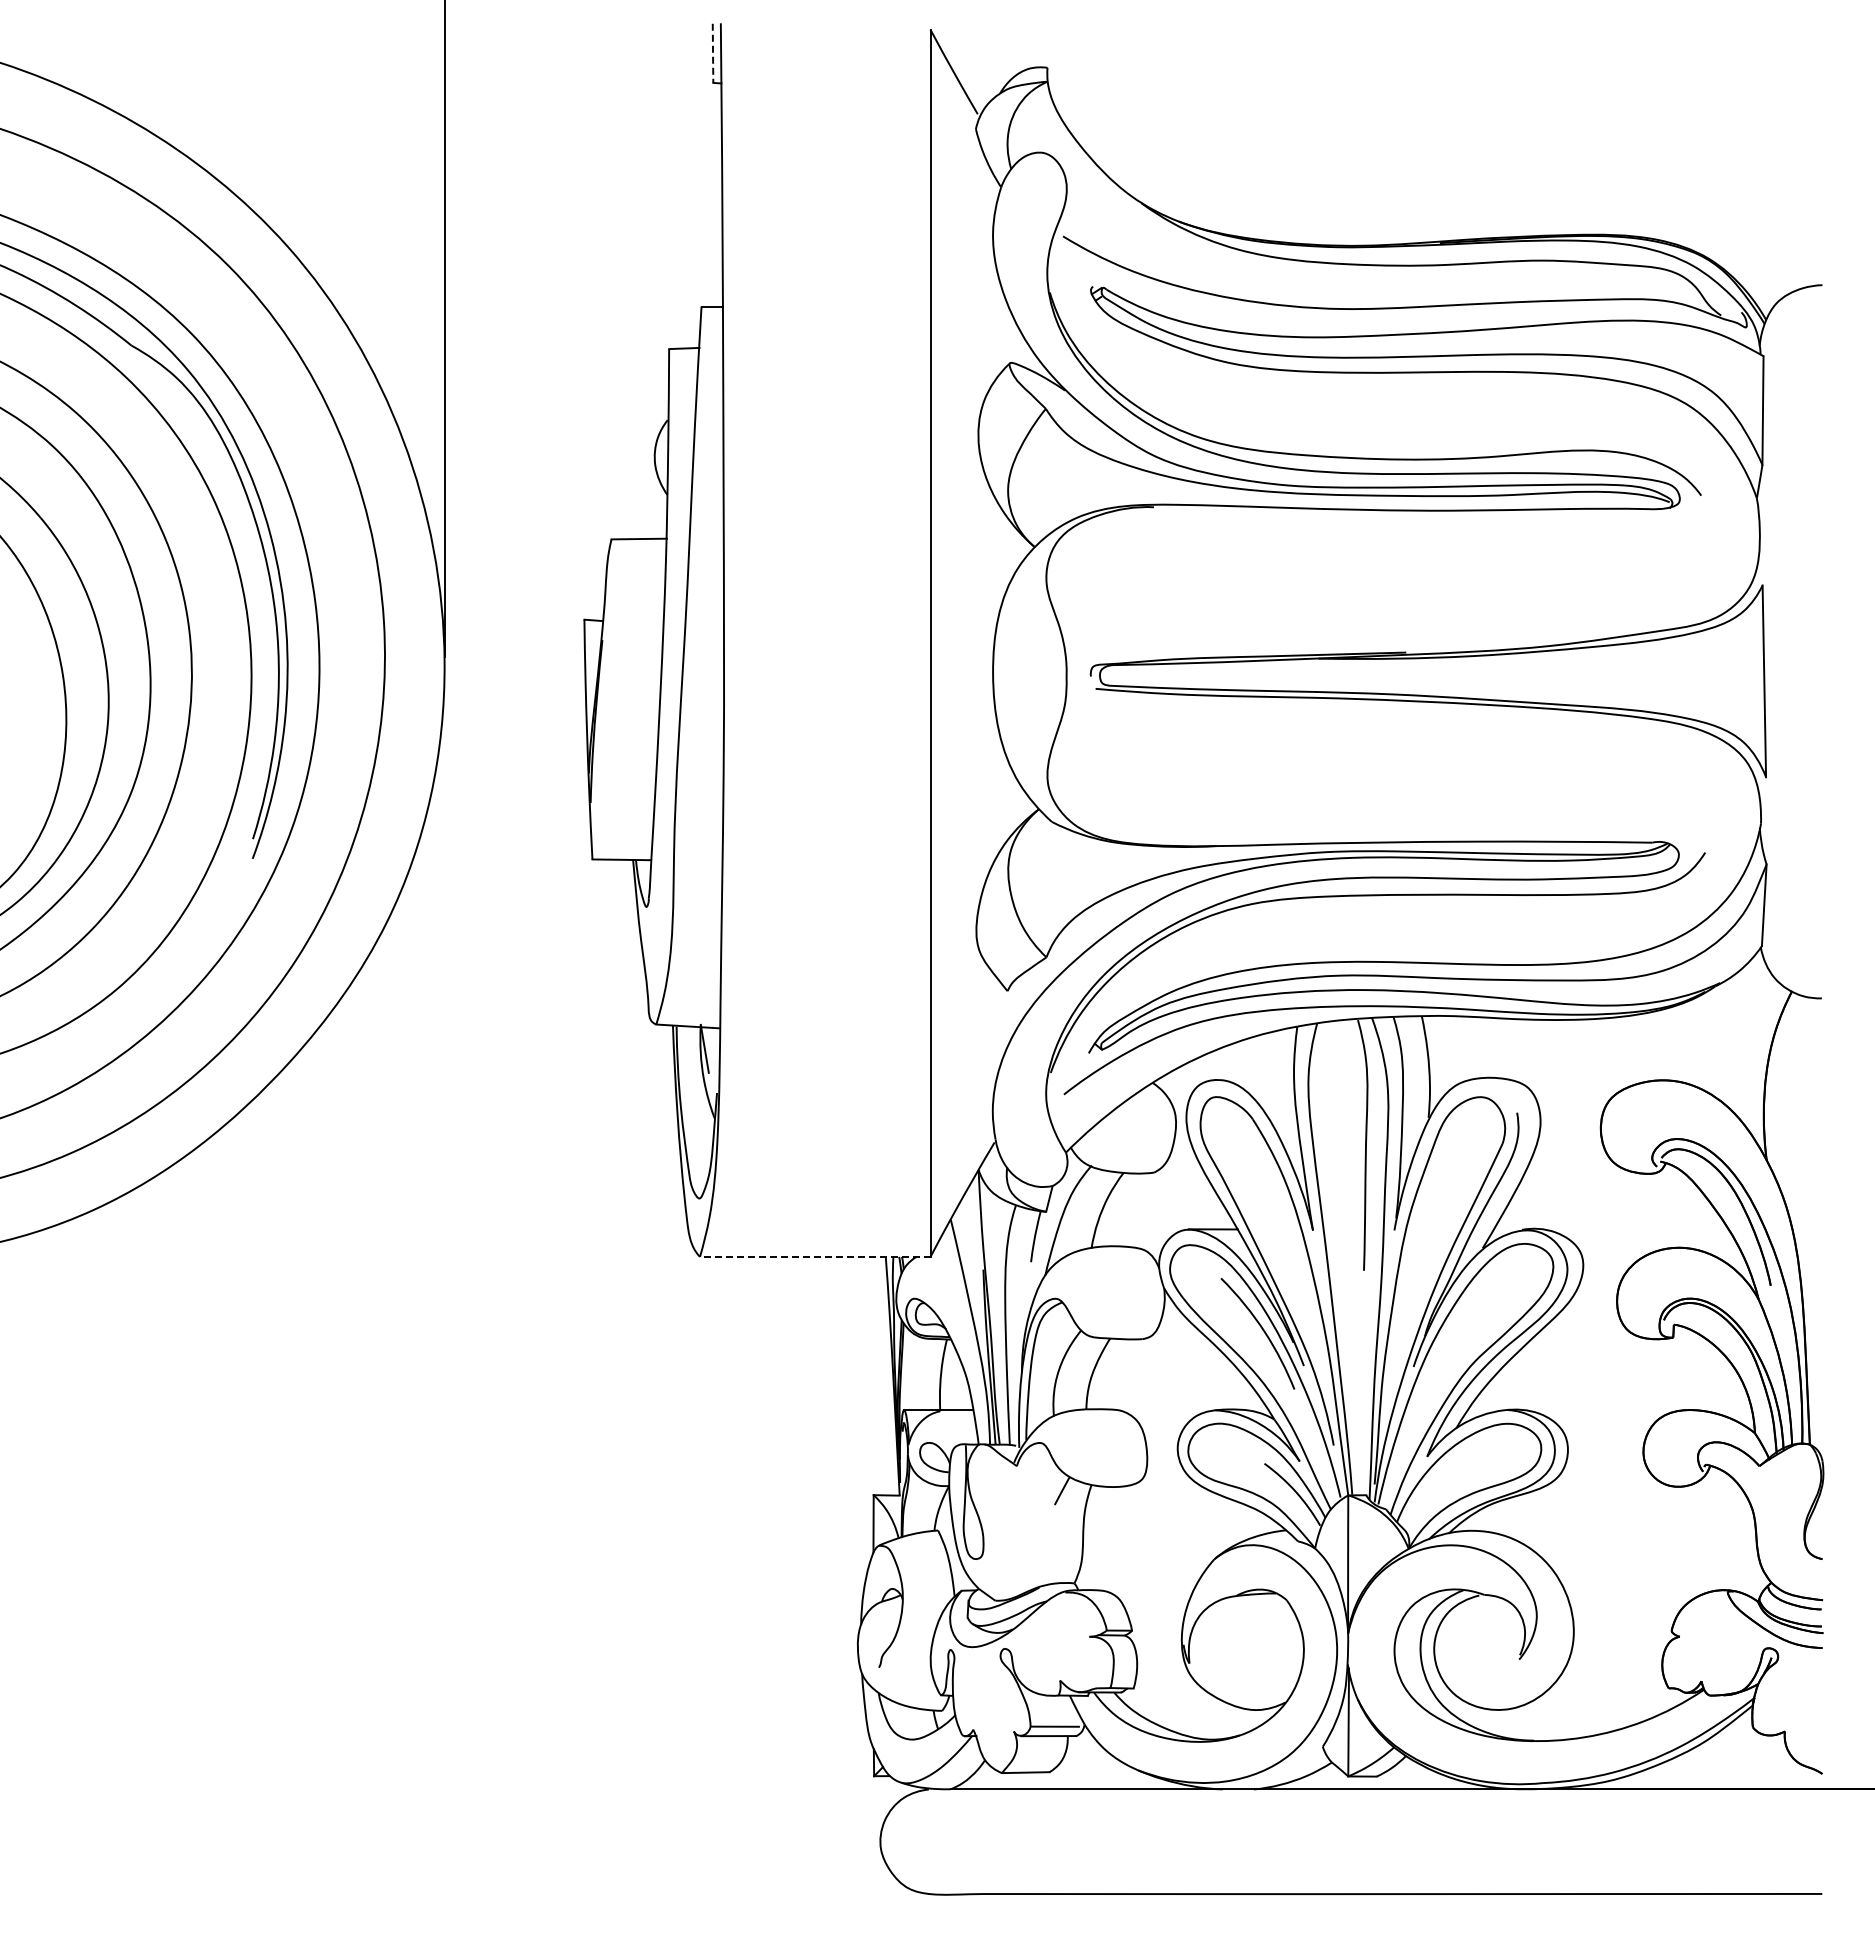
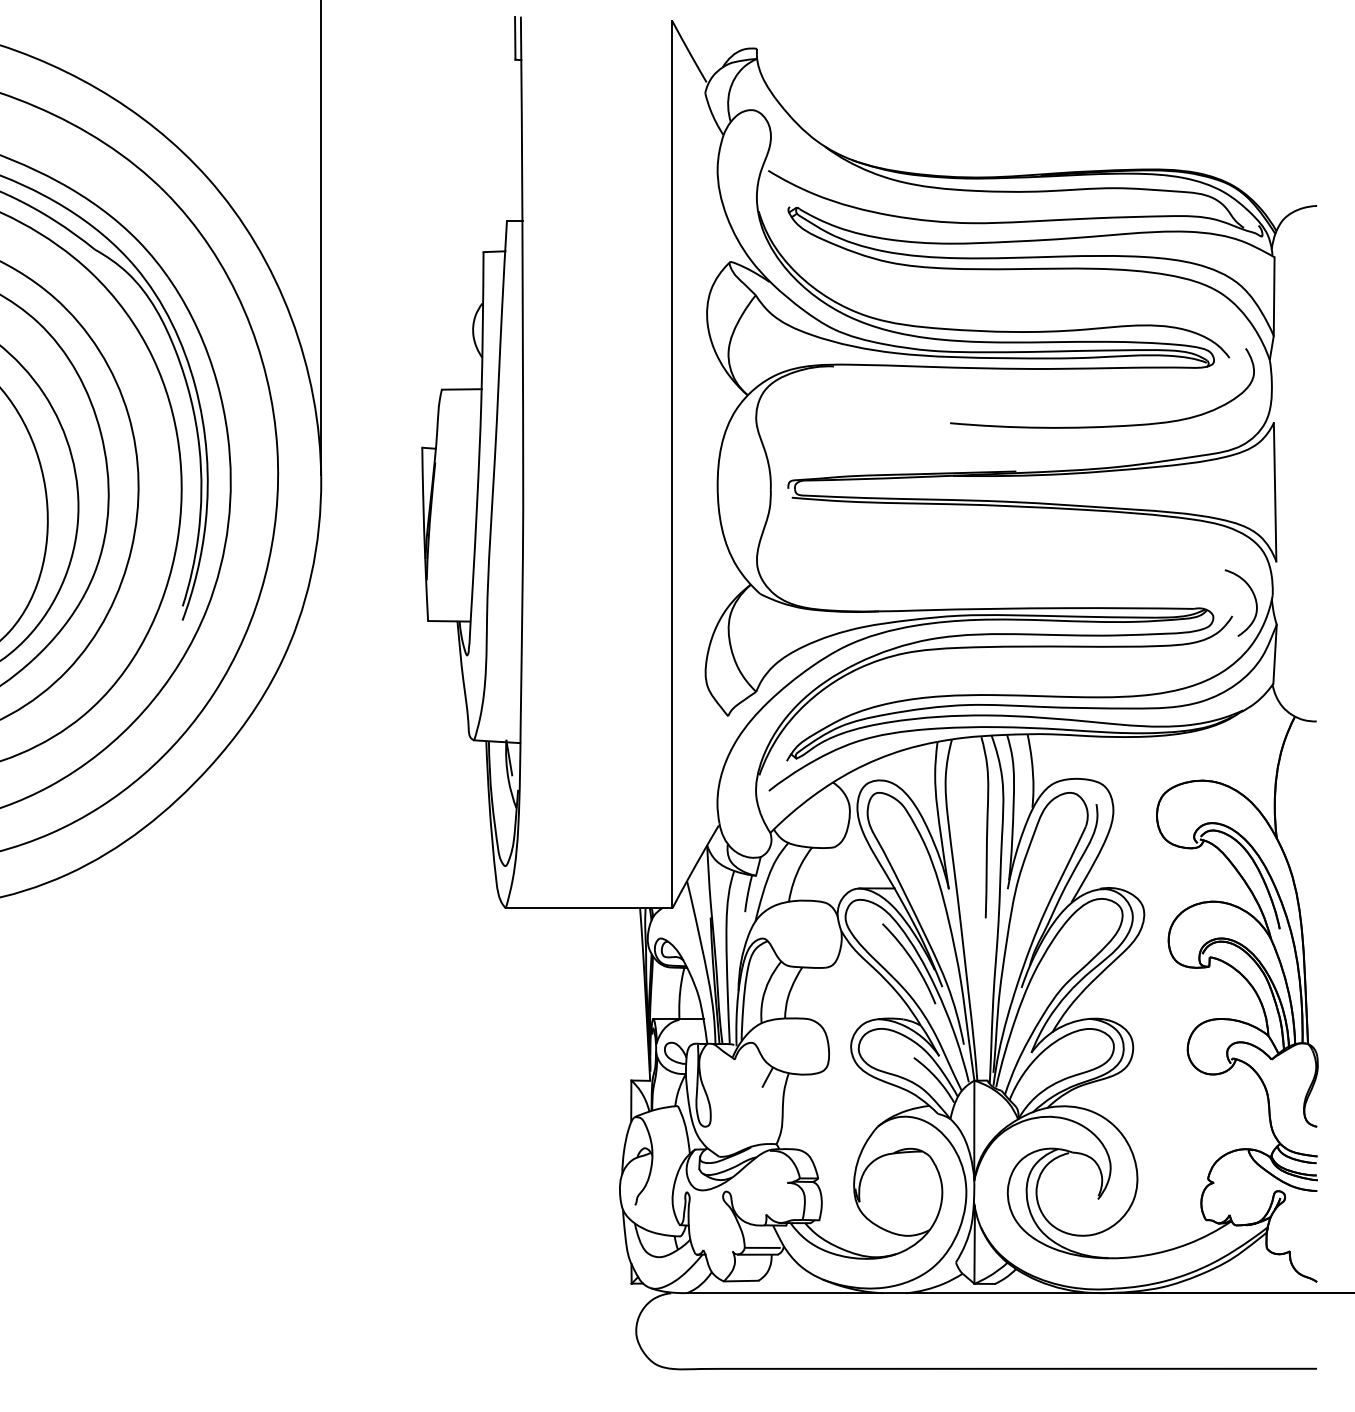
line: (713, 53) -> (515, 38), dashed -> solid
curve: (1528, 589) -> (1104, 425), added
curve: (1735, 827) -> (1254, 597), added
line: (814, 1256) -> (588, 908), dashed -> solid

